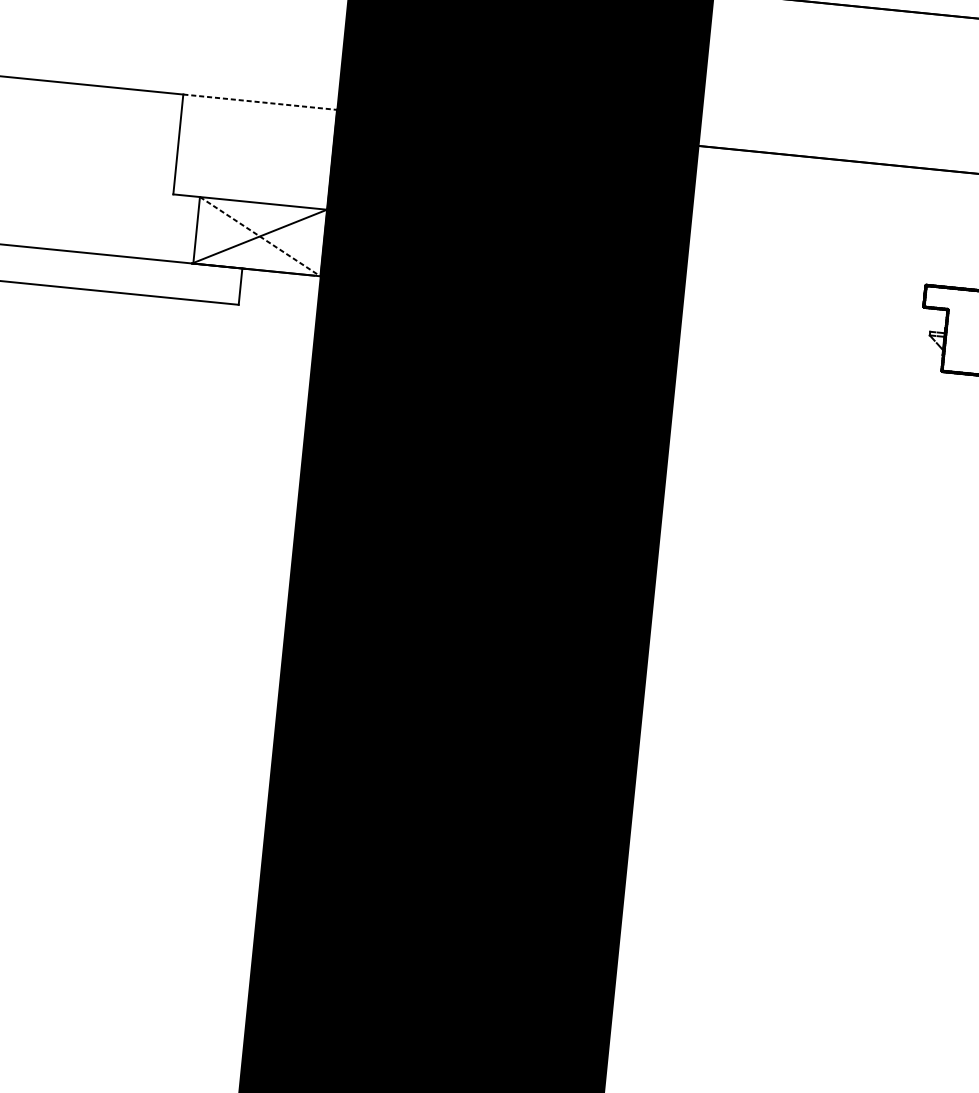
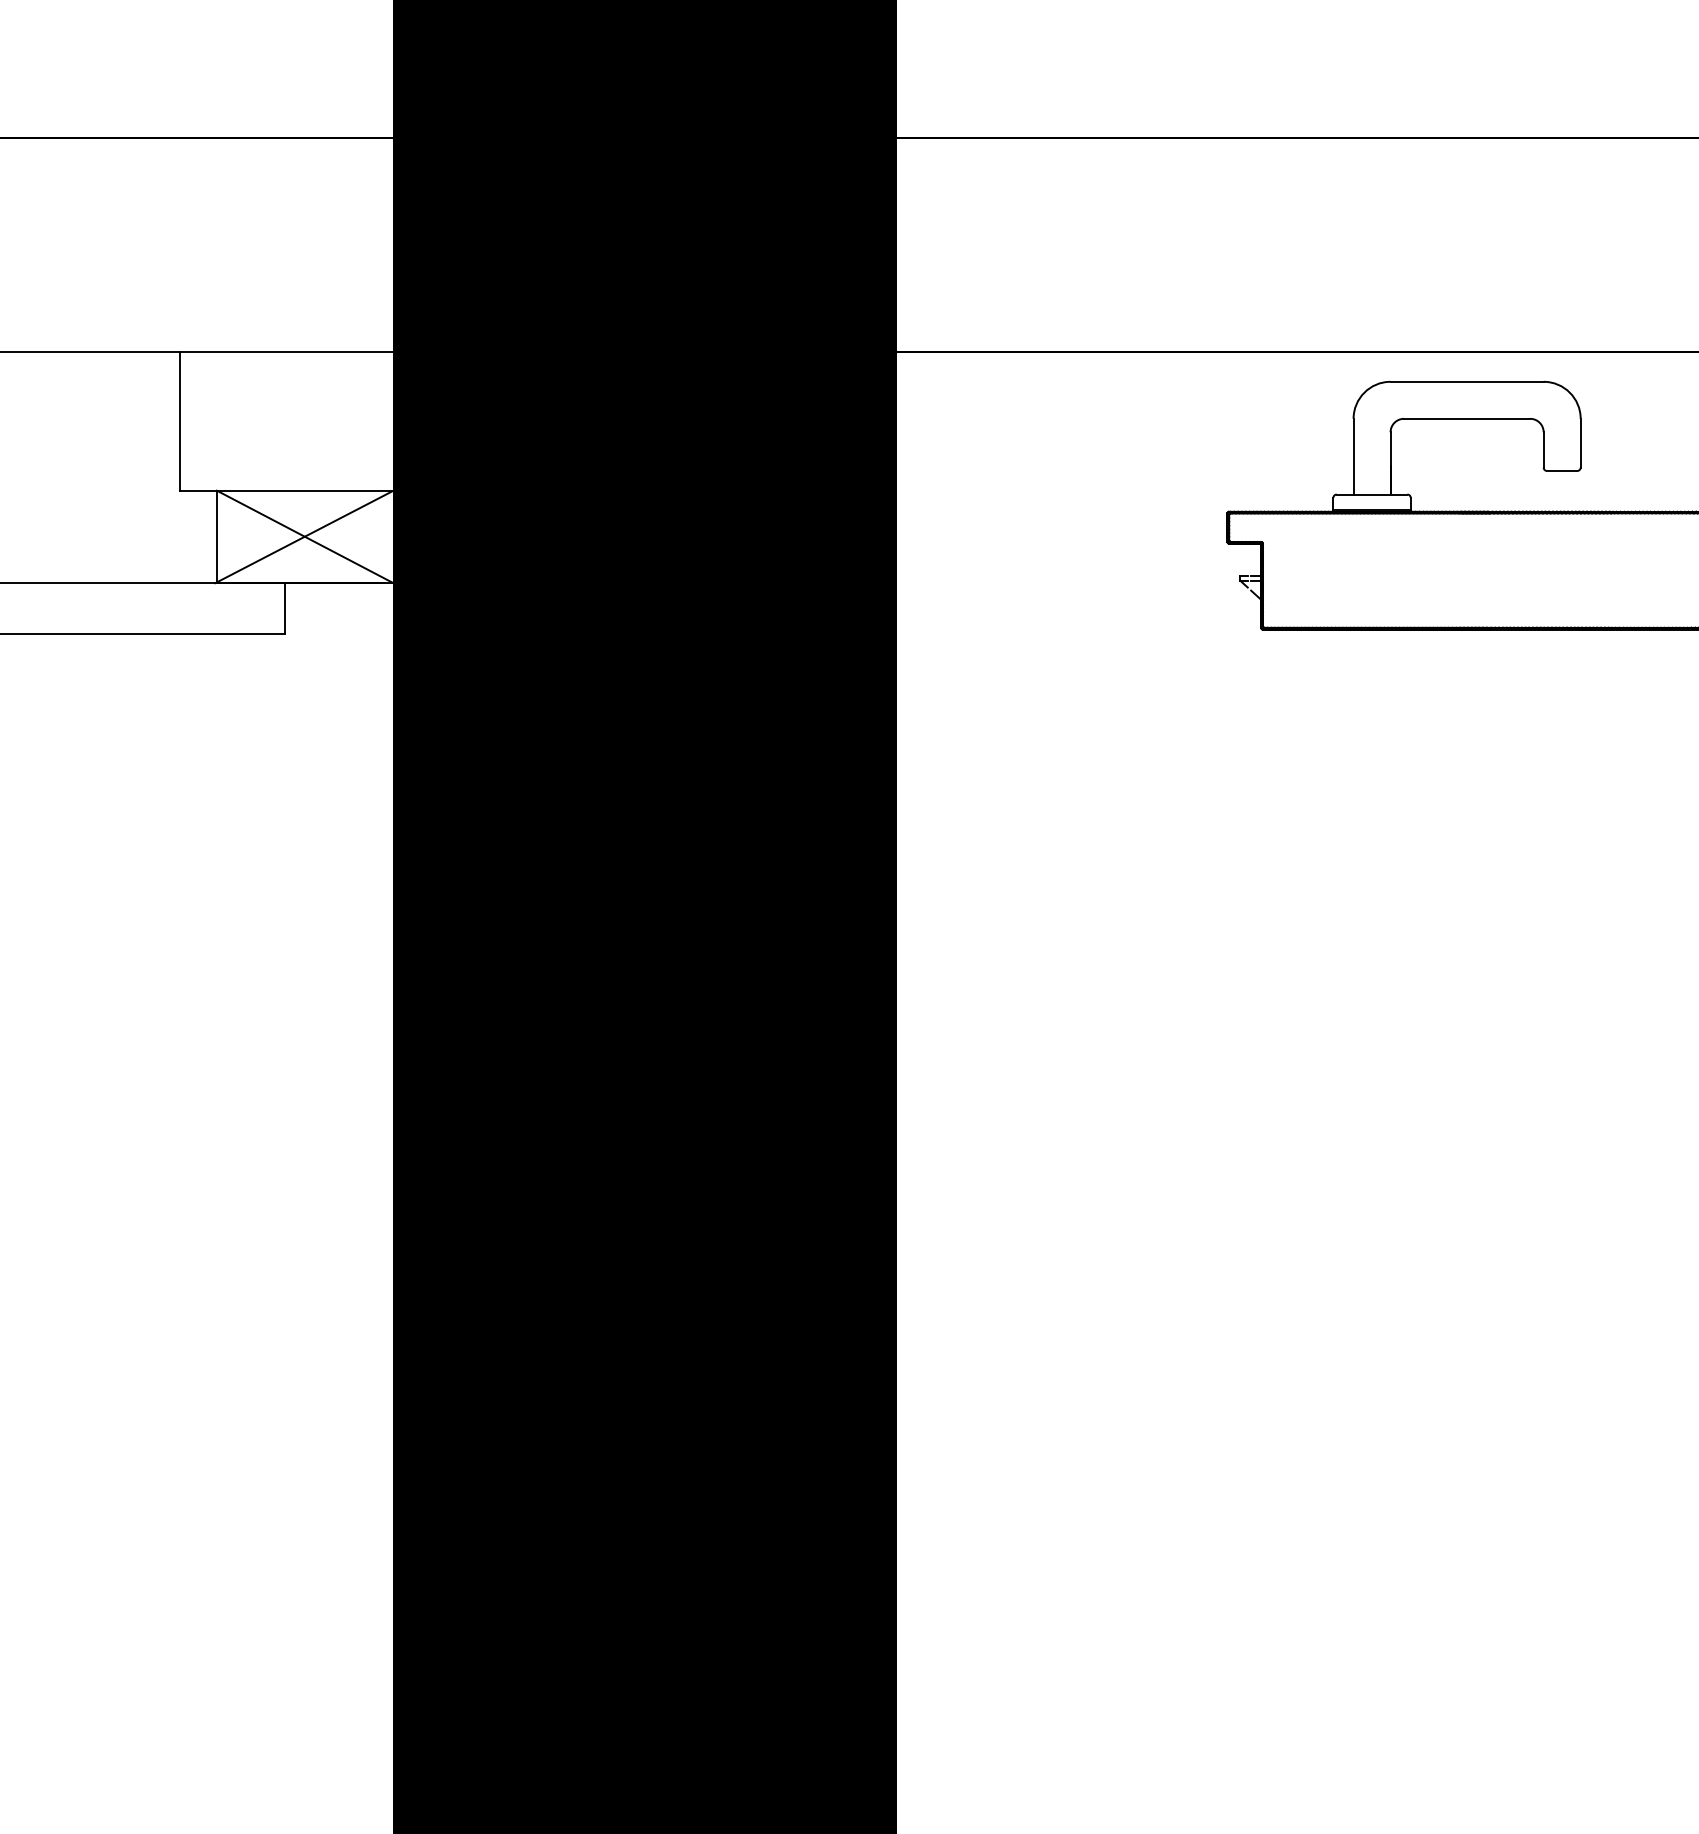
line: (260, 101) -> (286, 351), dashed -> solid
line: (260, 236) -> (305, 536), dashed -> solid

